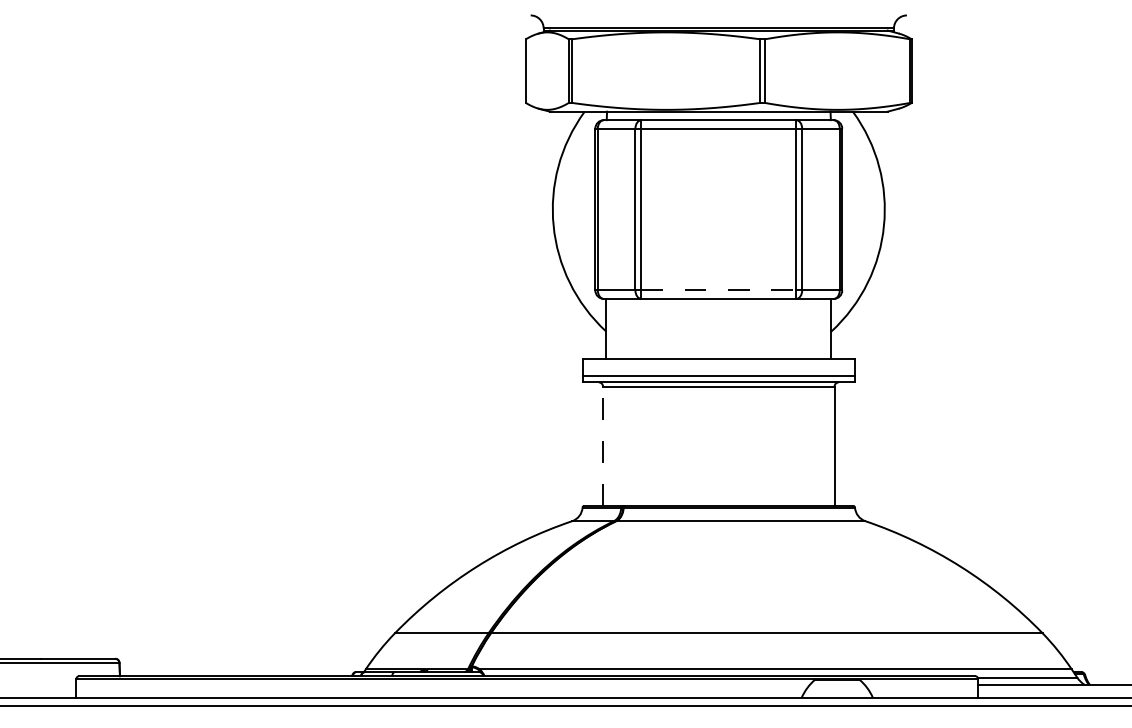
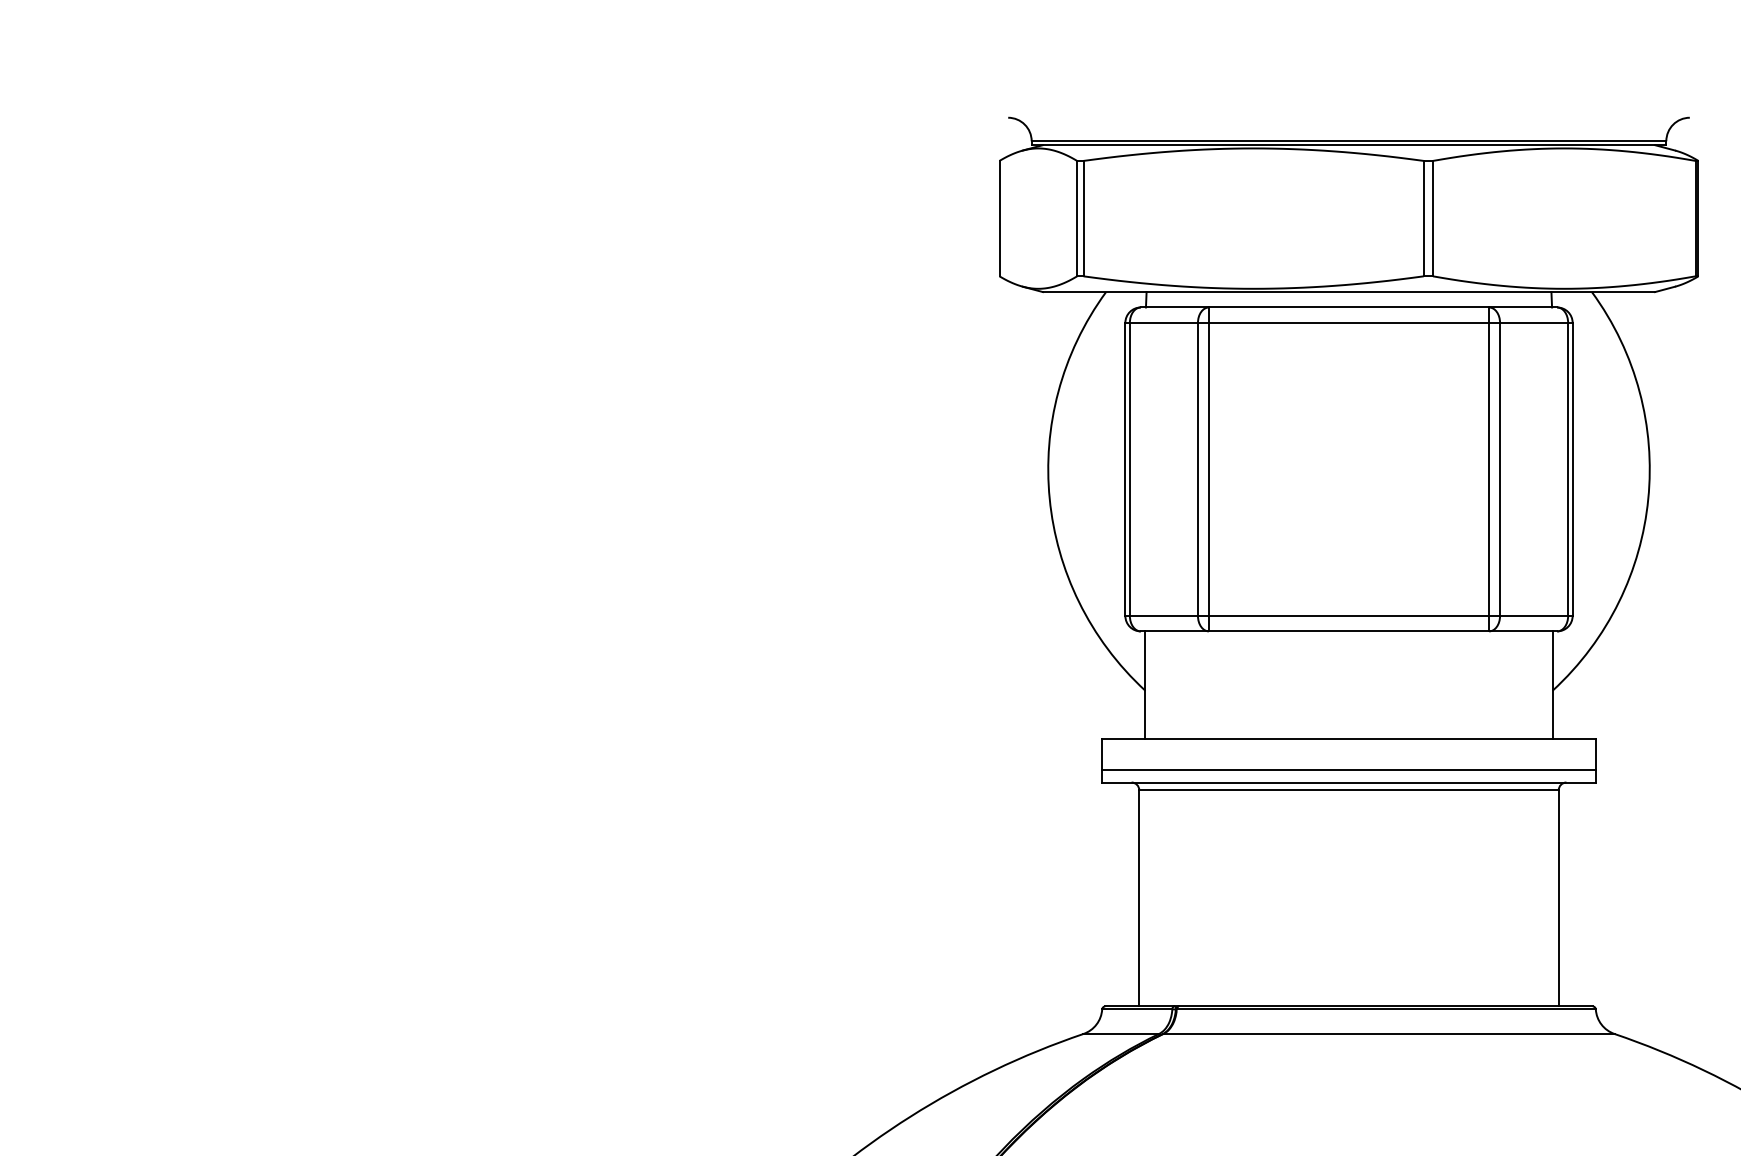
line: (719, 290) -> (1350, 616), dashed -> solid
line: (603, 446) -> (1140, 898), dashed -> solid

